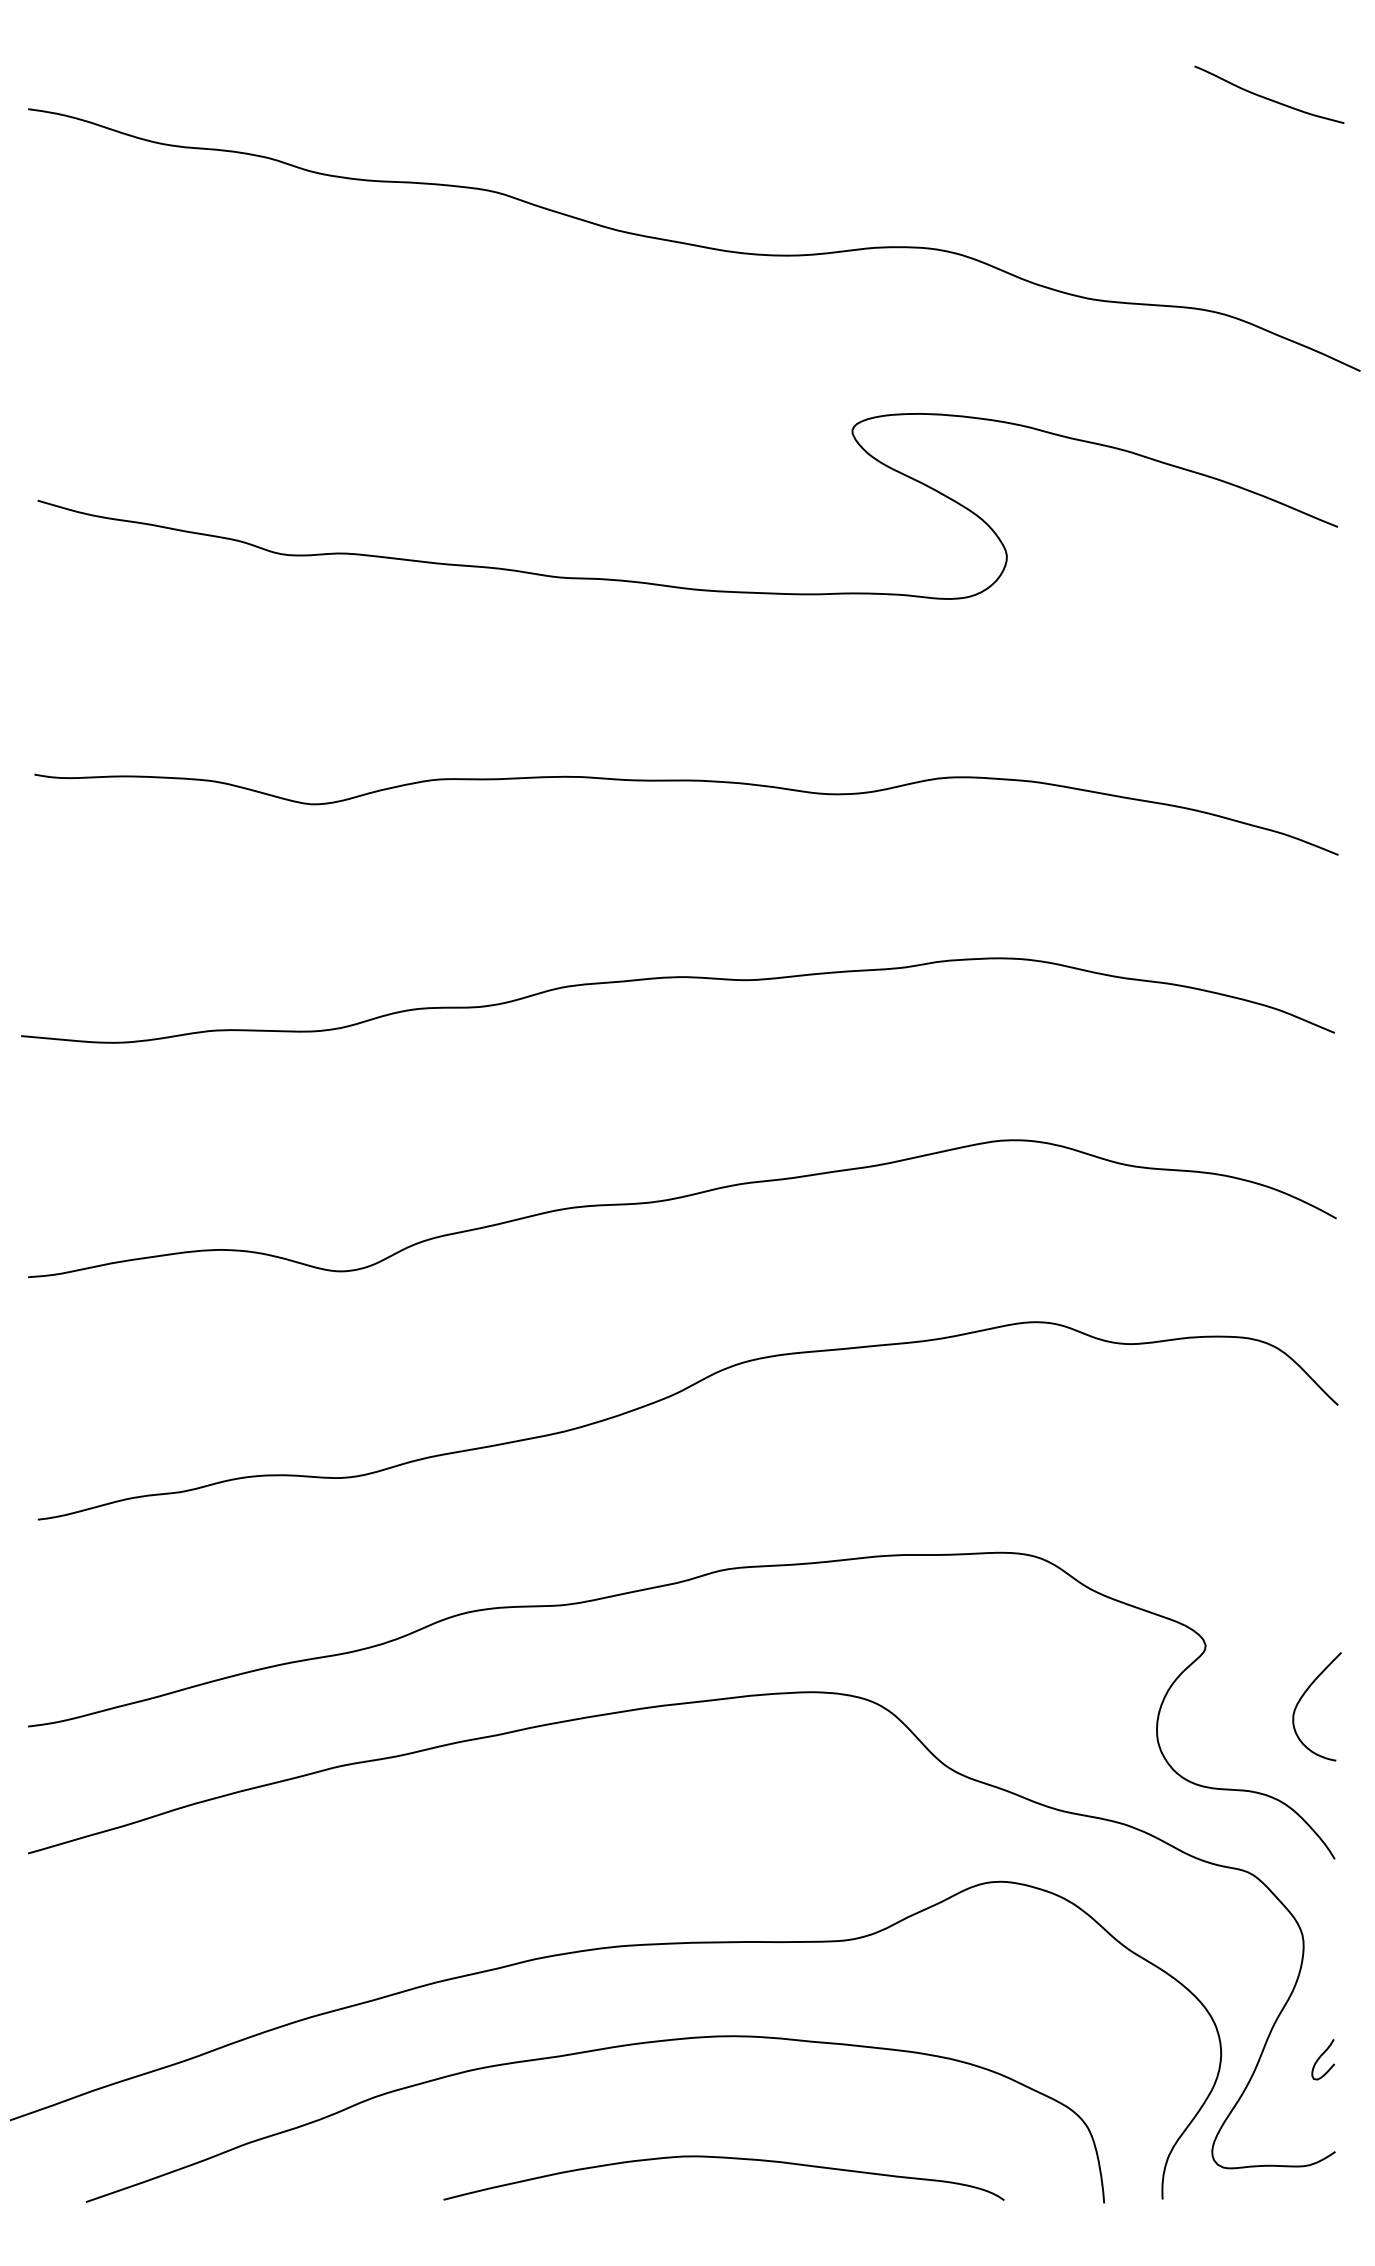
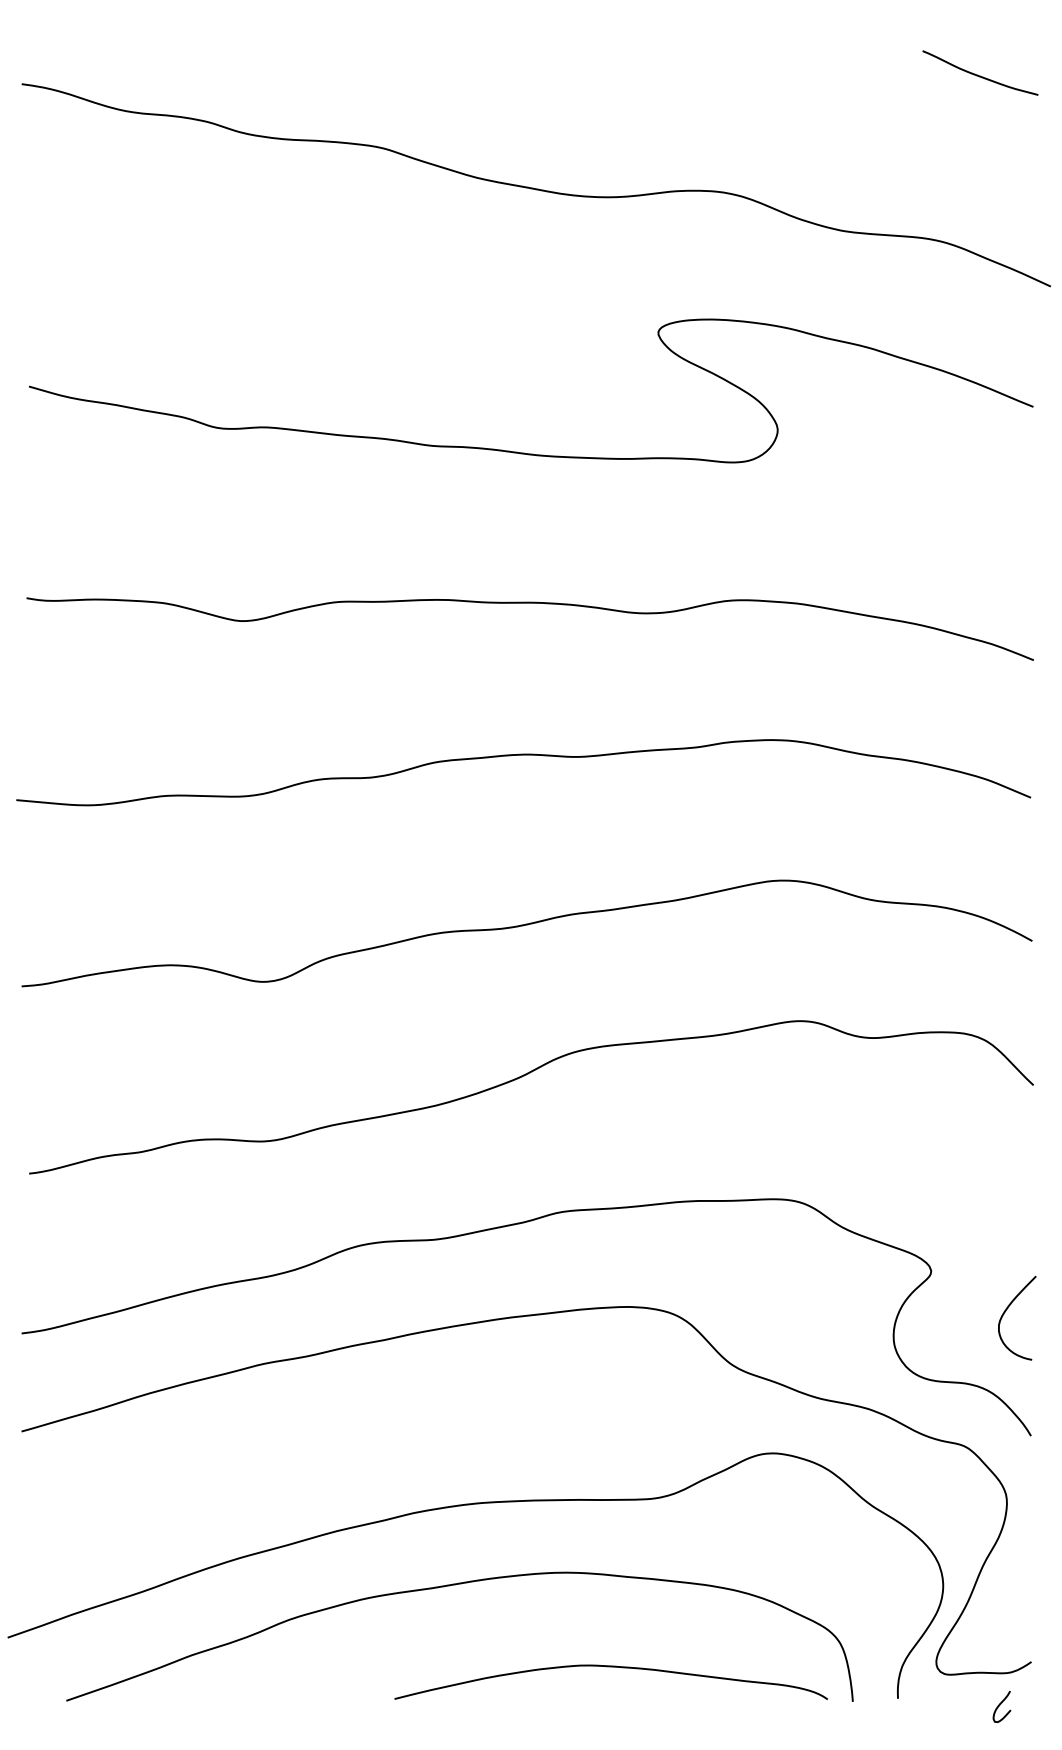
curve: (1321, 2057) -> (1000, 1705), moved
curve: (723, 2158) -> (610, 1667), moved

